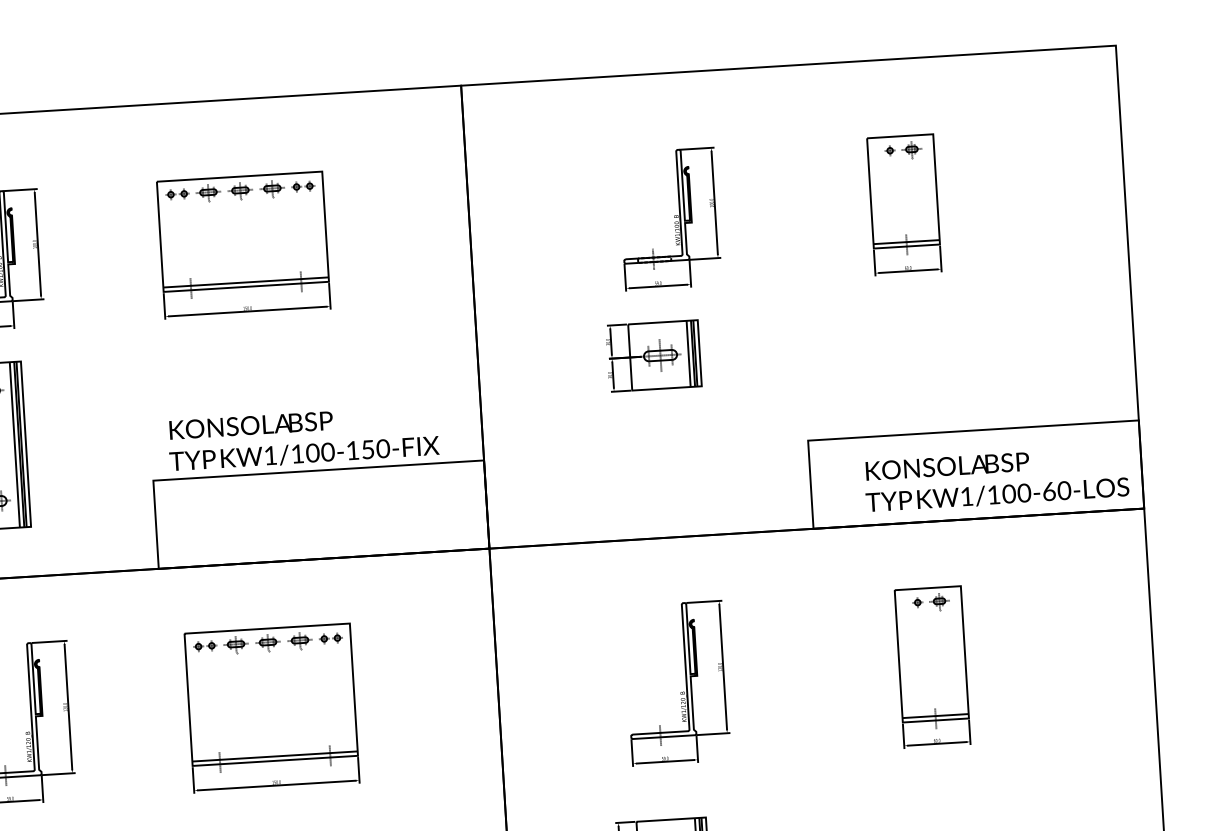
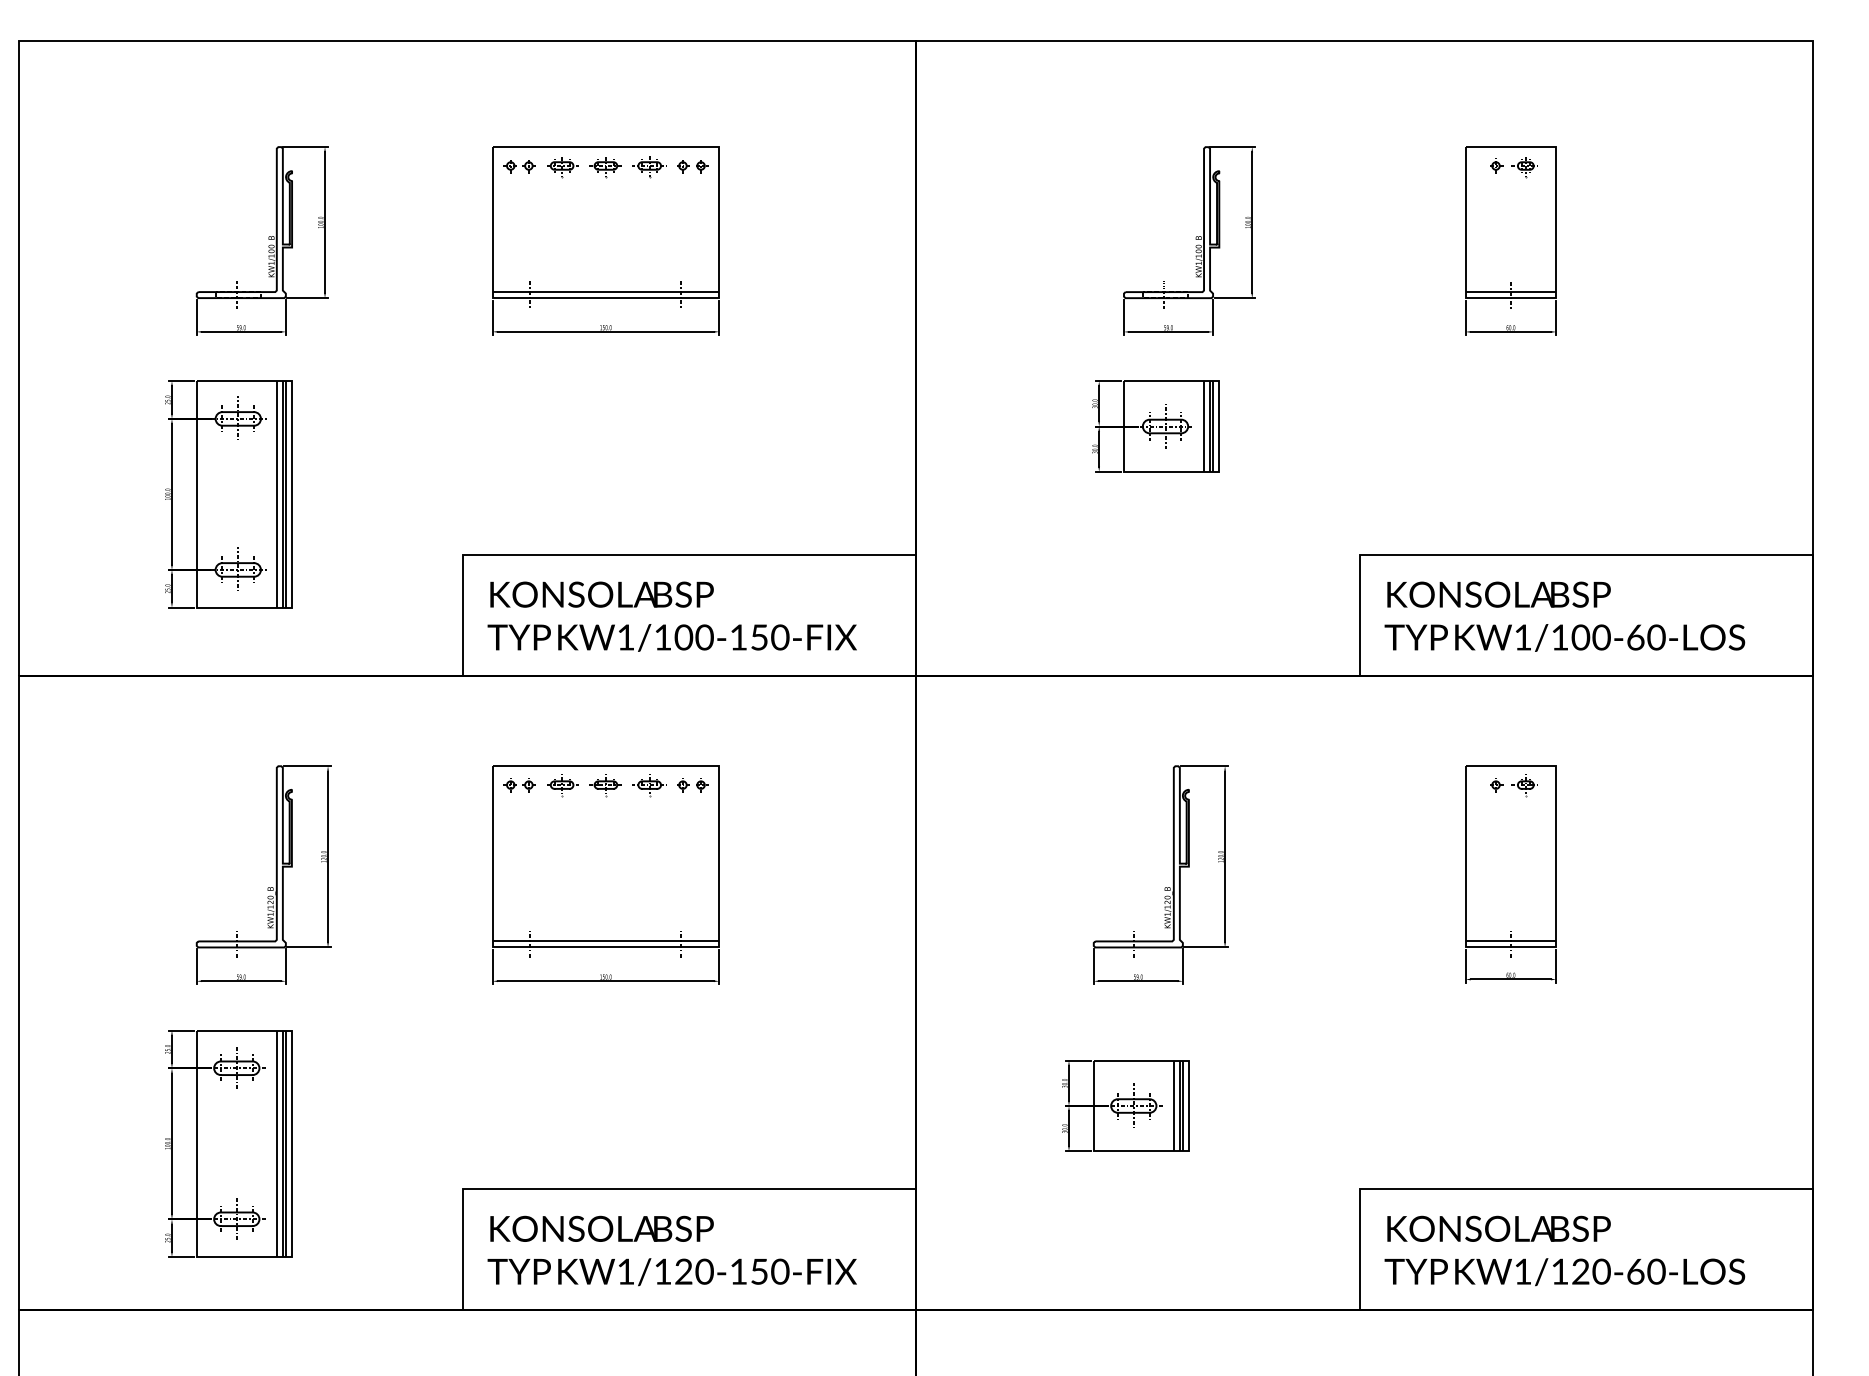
text: (302, 438) -> (671, 616), moved
text: (996, 479) -> (1564, 616), moved

